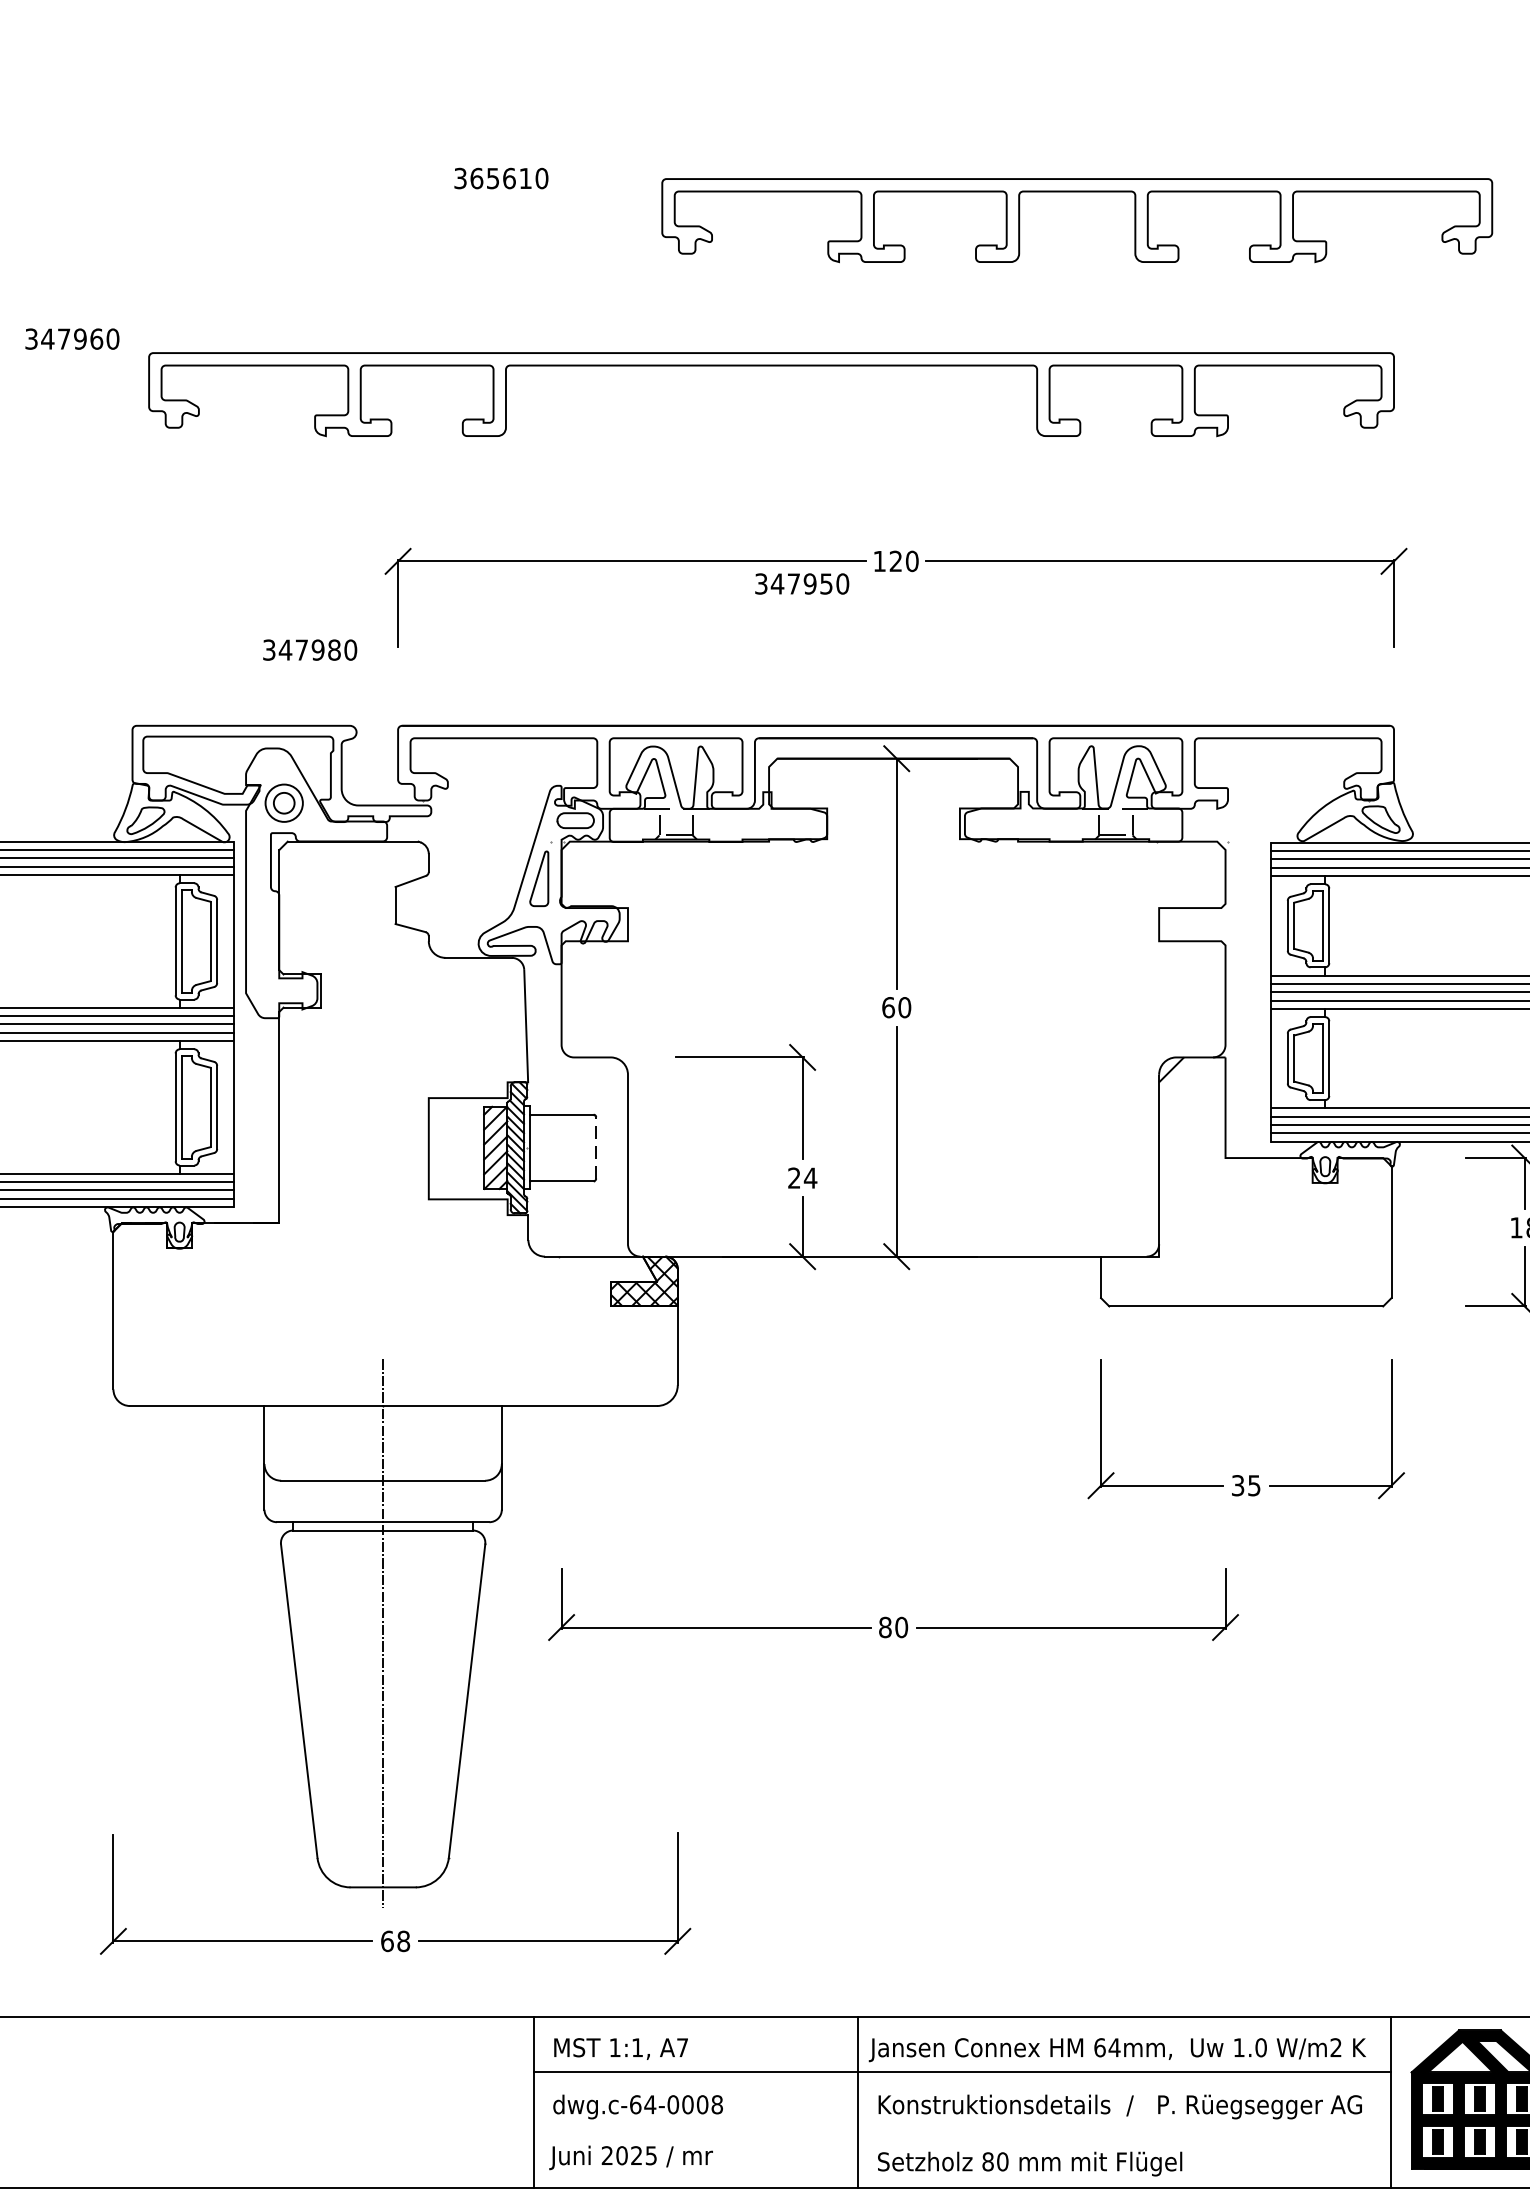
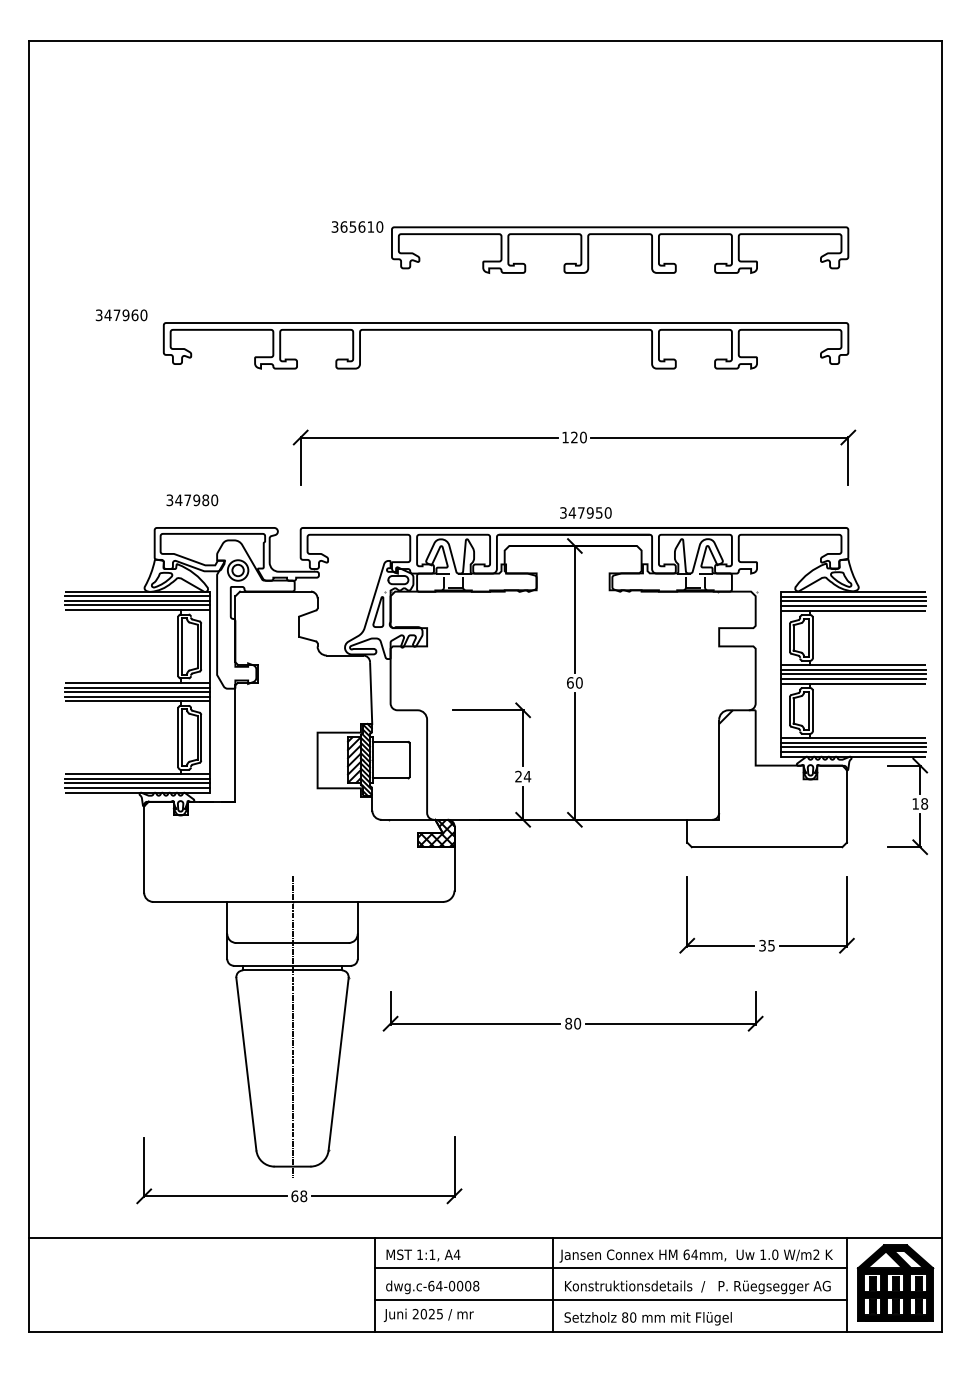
part: (1077, 192) -> (620, 234), moved
text: (801, 583) -> (585, 512), moved
text: (310, 650) -> (192, 500), moved
line: (595, 1148) -> (409, 760), dashed -> solid
text: (681, 2047) -> (456, 1254), A7 -> A4
line: (961, 2130) -> (610, 1300), added

